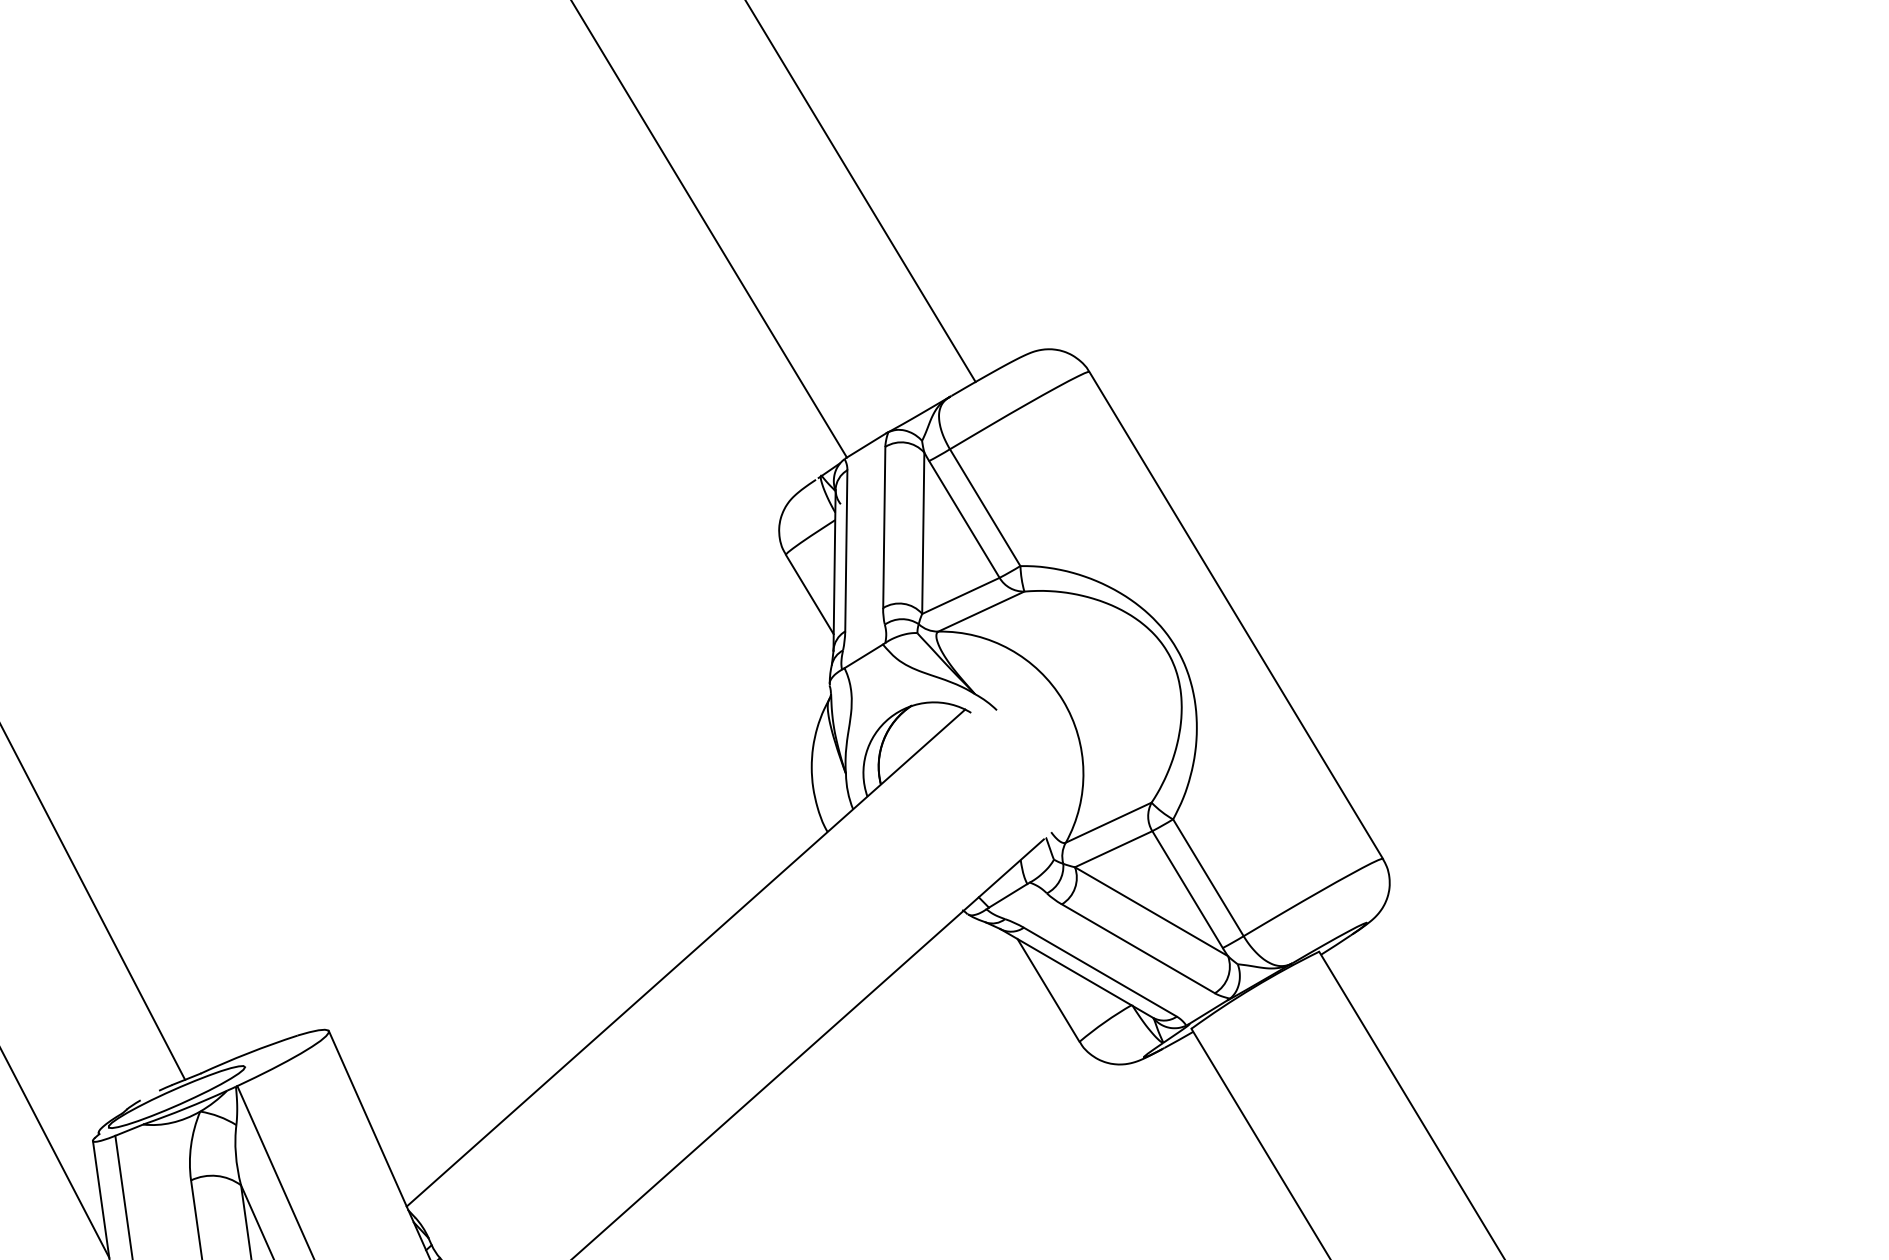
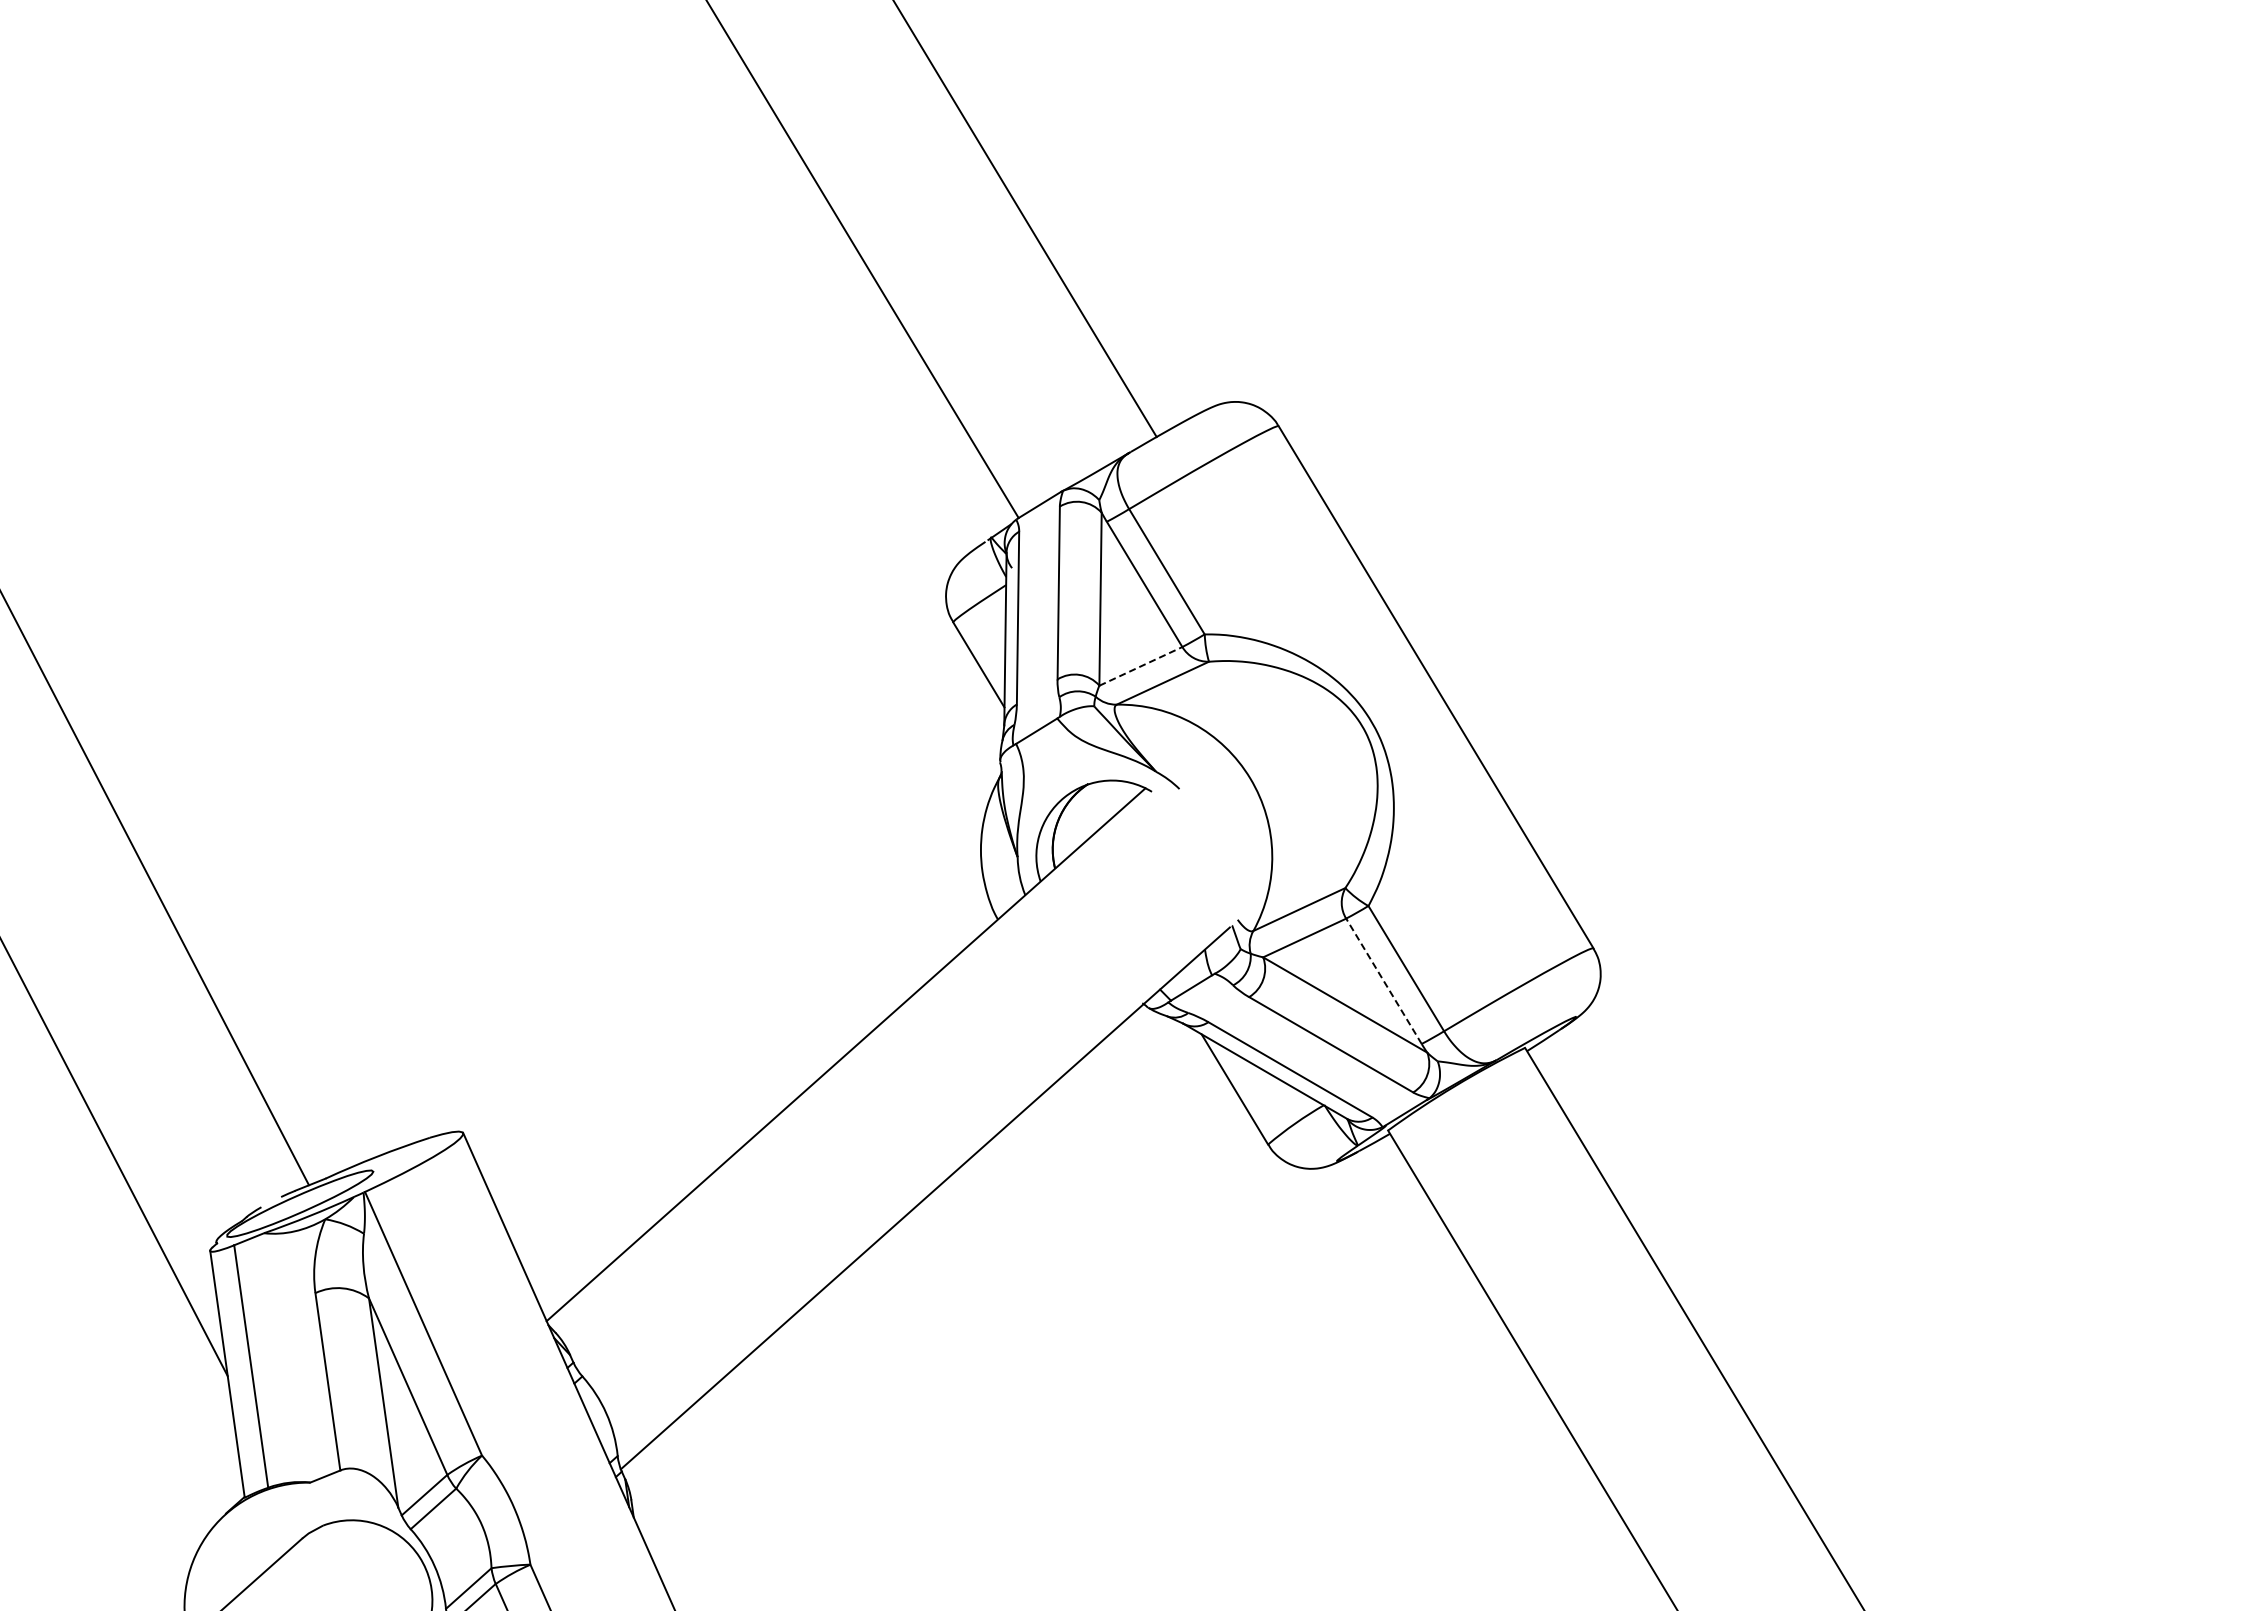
line: (960, 596) -> (1140, 666), solid -> dashed
line: (1187, 888) -> (1383, 980), solid -> dashed

